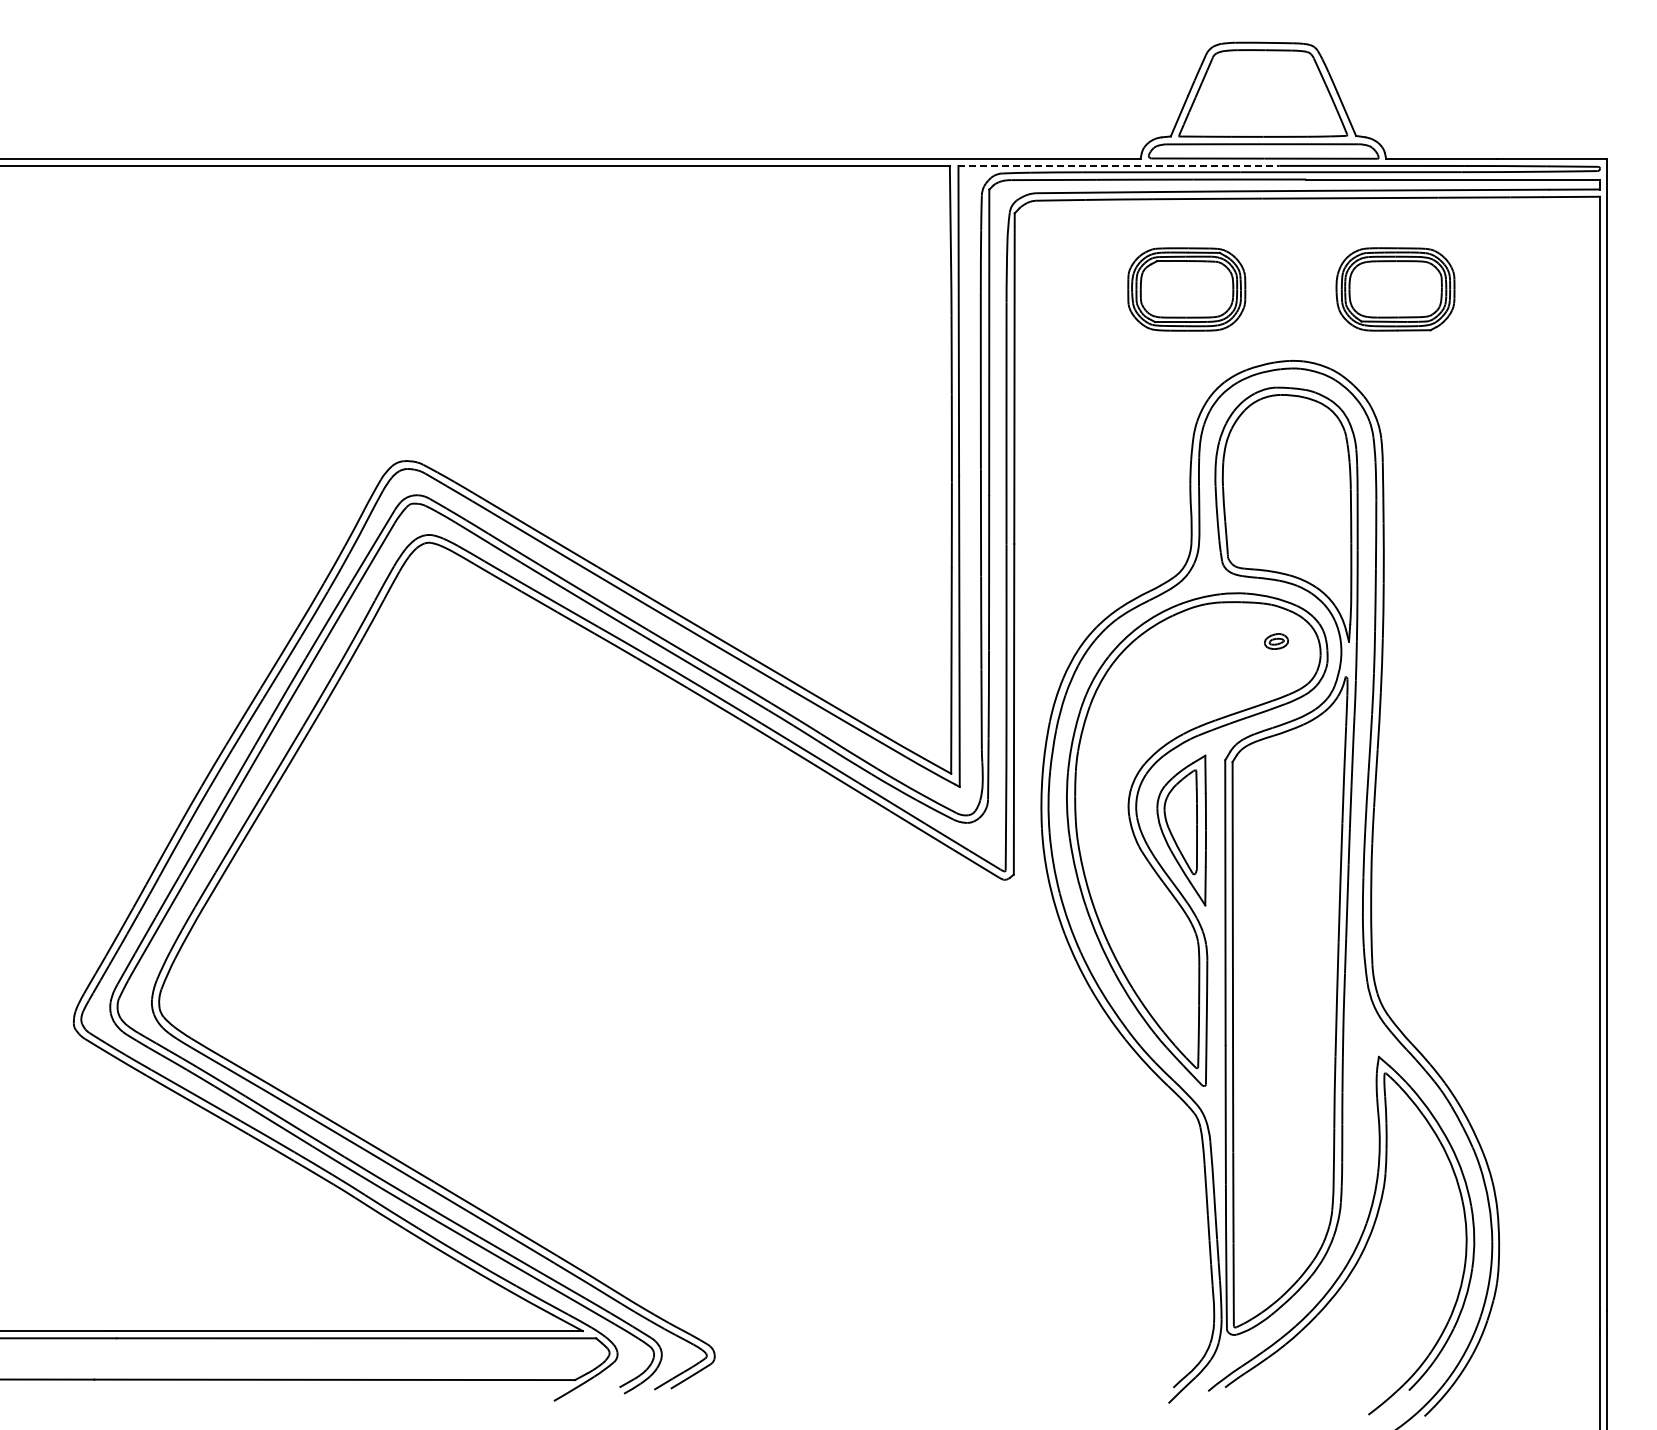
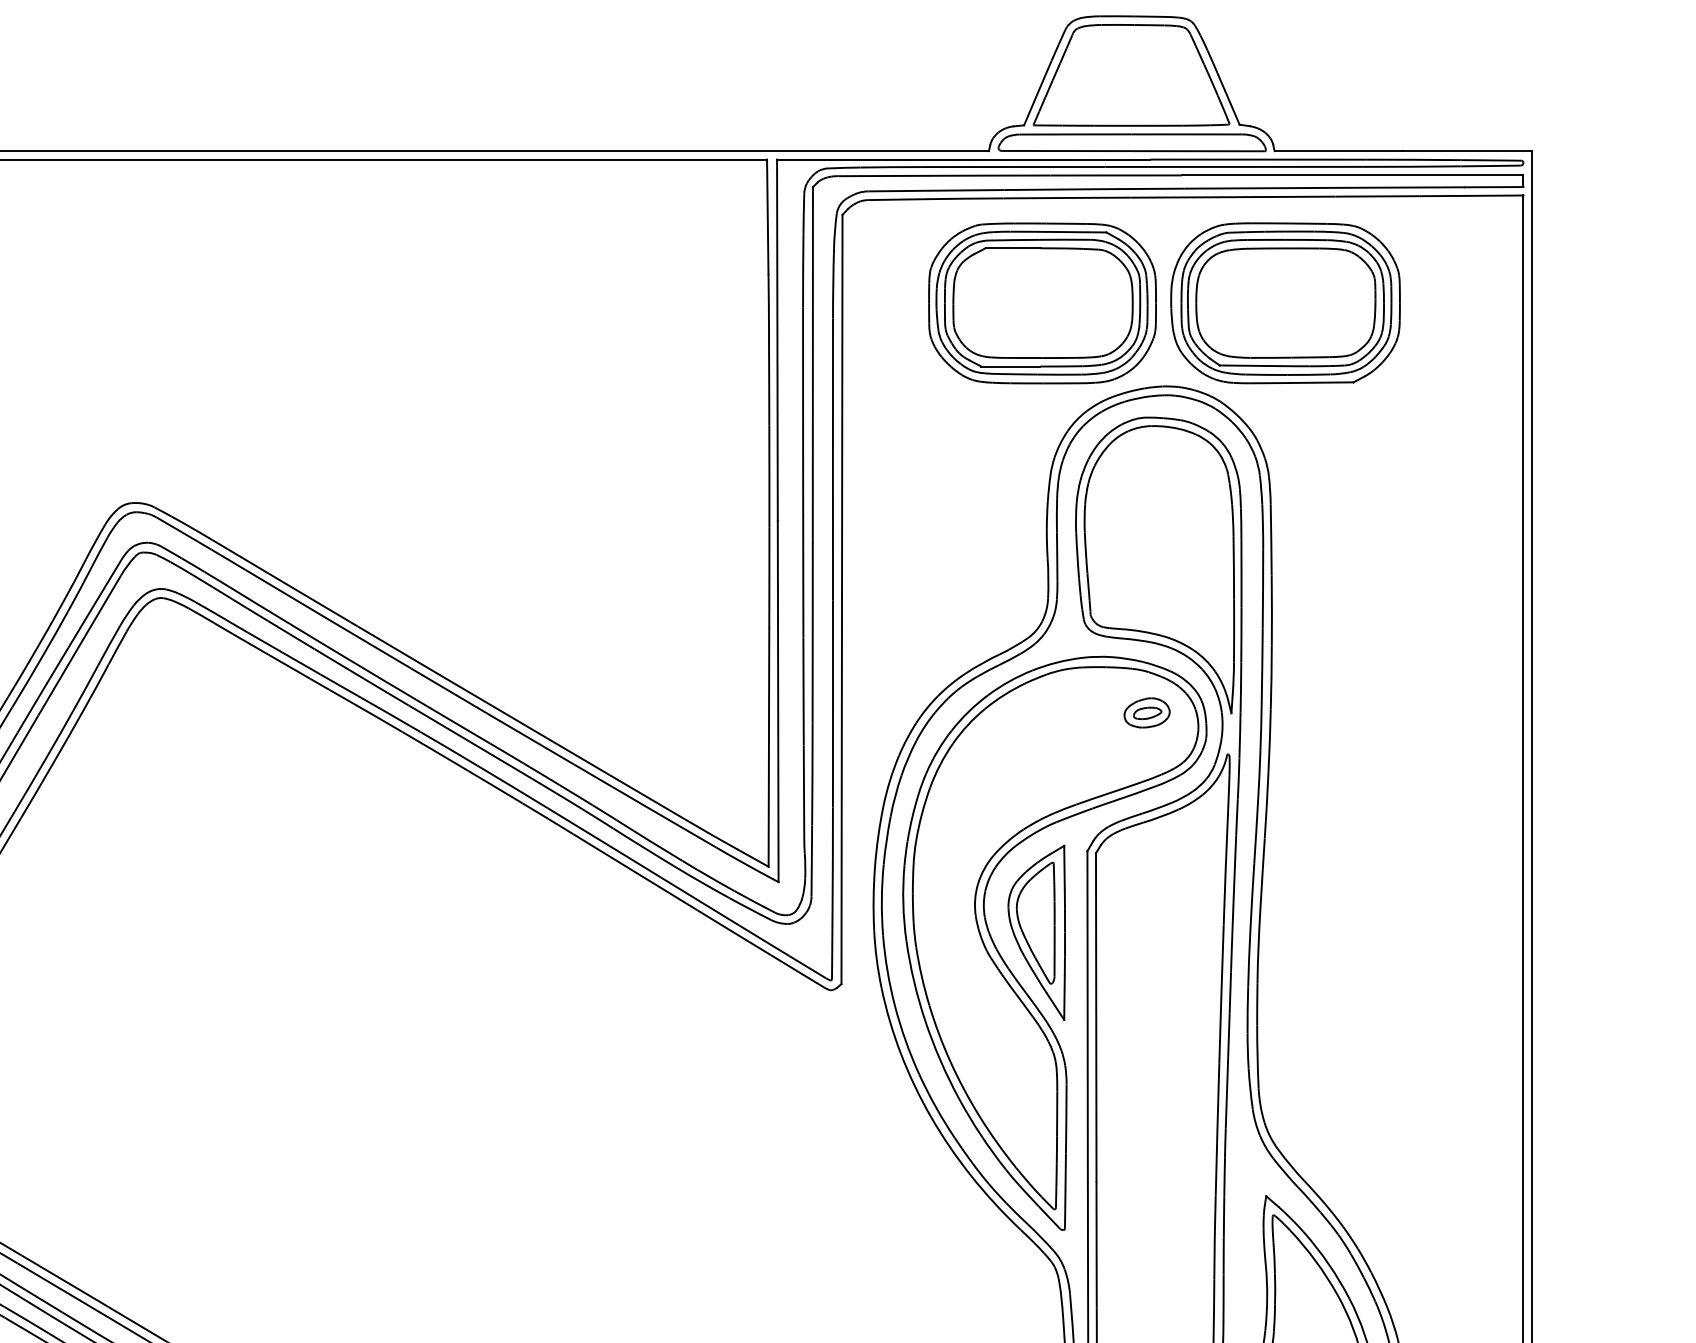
line: (1119, 165) -> (964, 159), dashed -> solid
part: (1186, 289) -> (1042, 303), size x1.67
part: (1395, 289) -> (1285, 303), size x1.67
part: (1276, 641) -> (1147, 712), size x1.67

